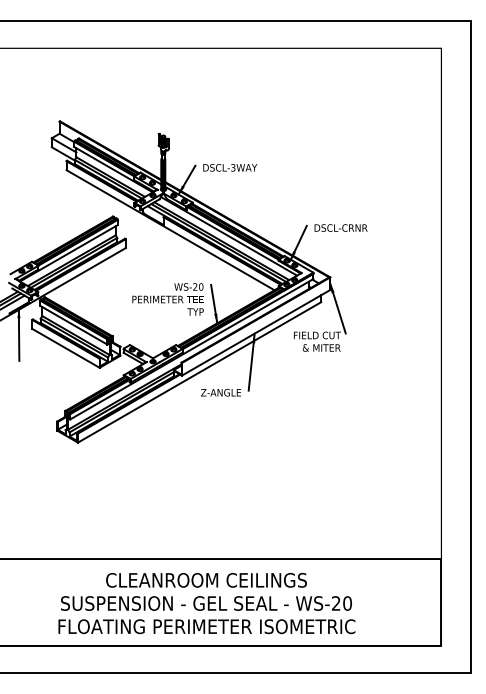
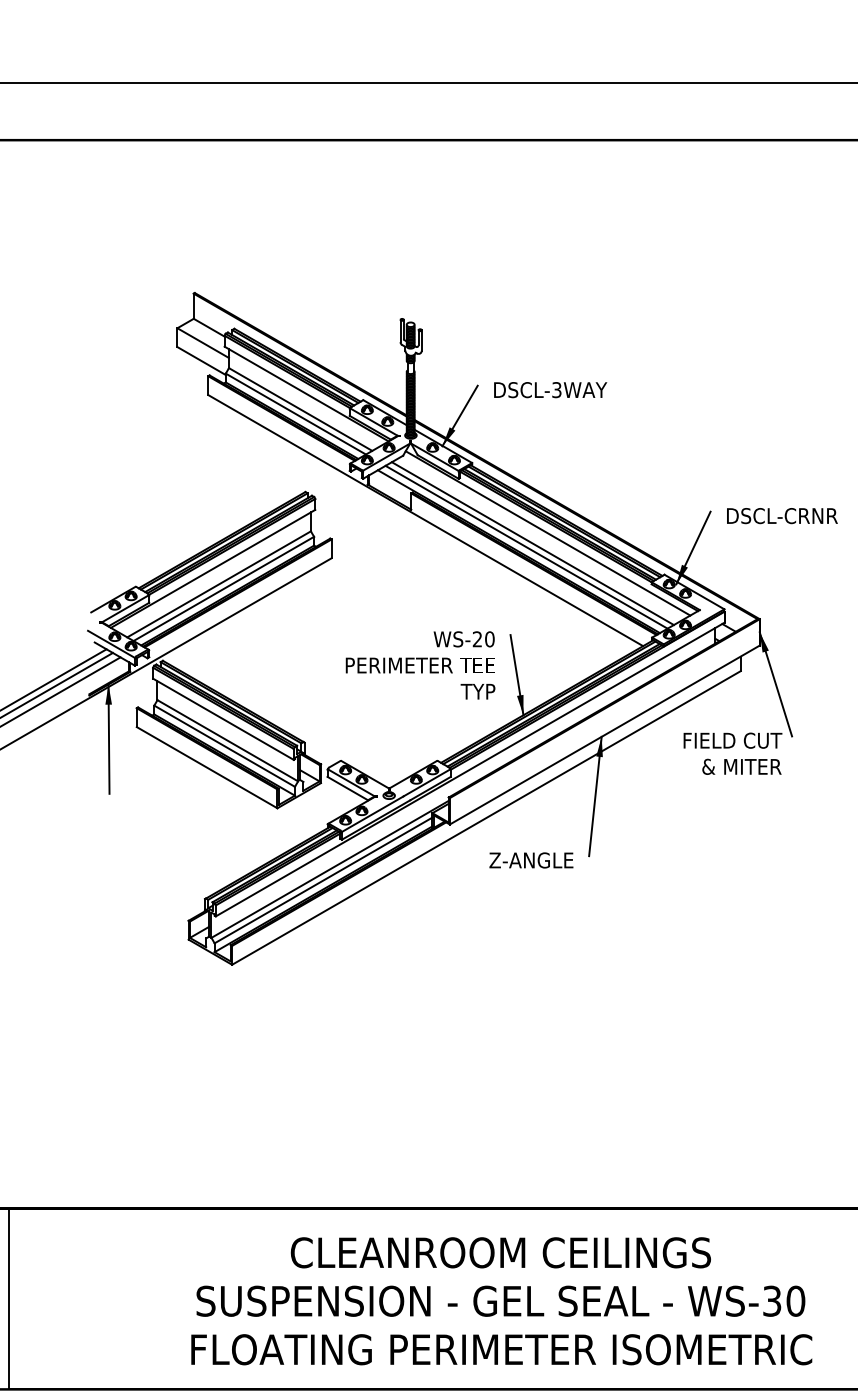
text: (336, 603) -> (772, 1301), WS-20 -> WS-30

